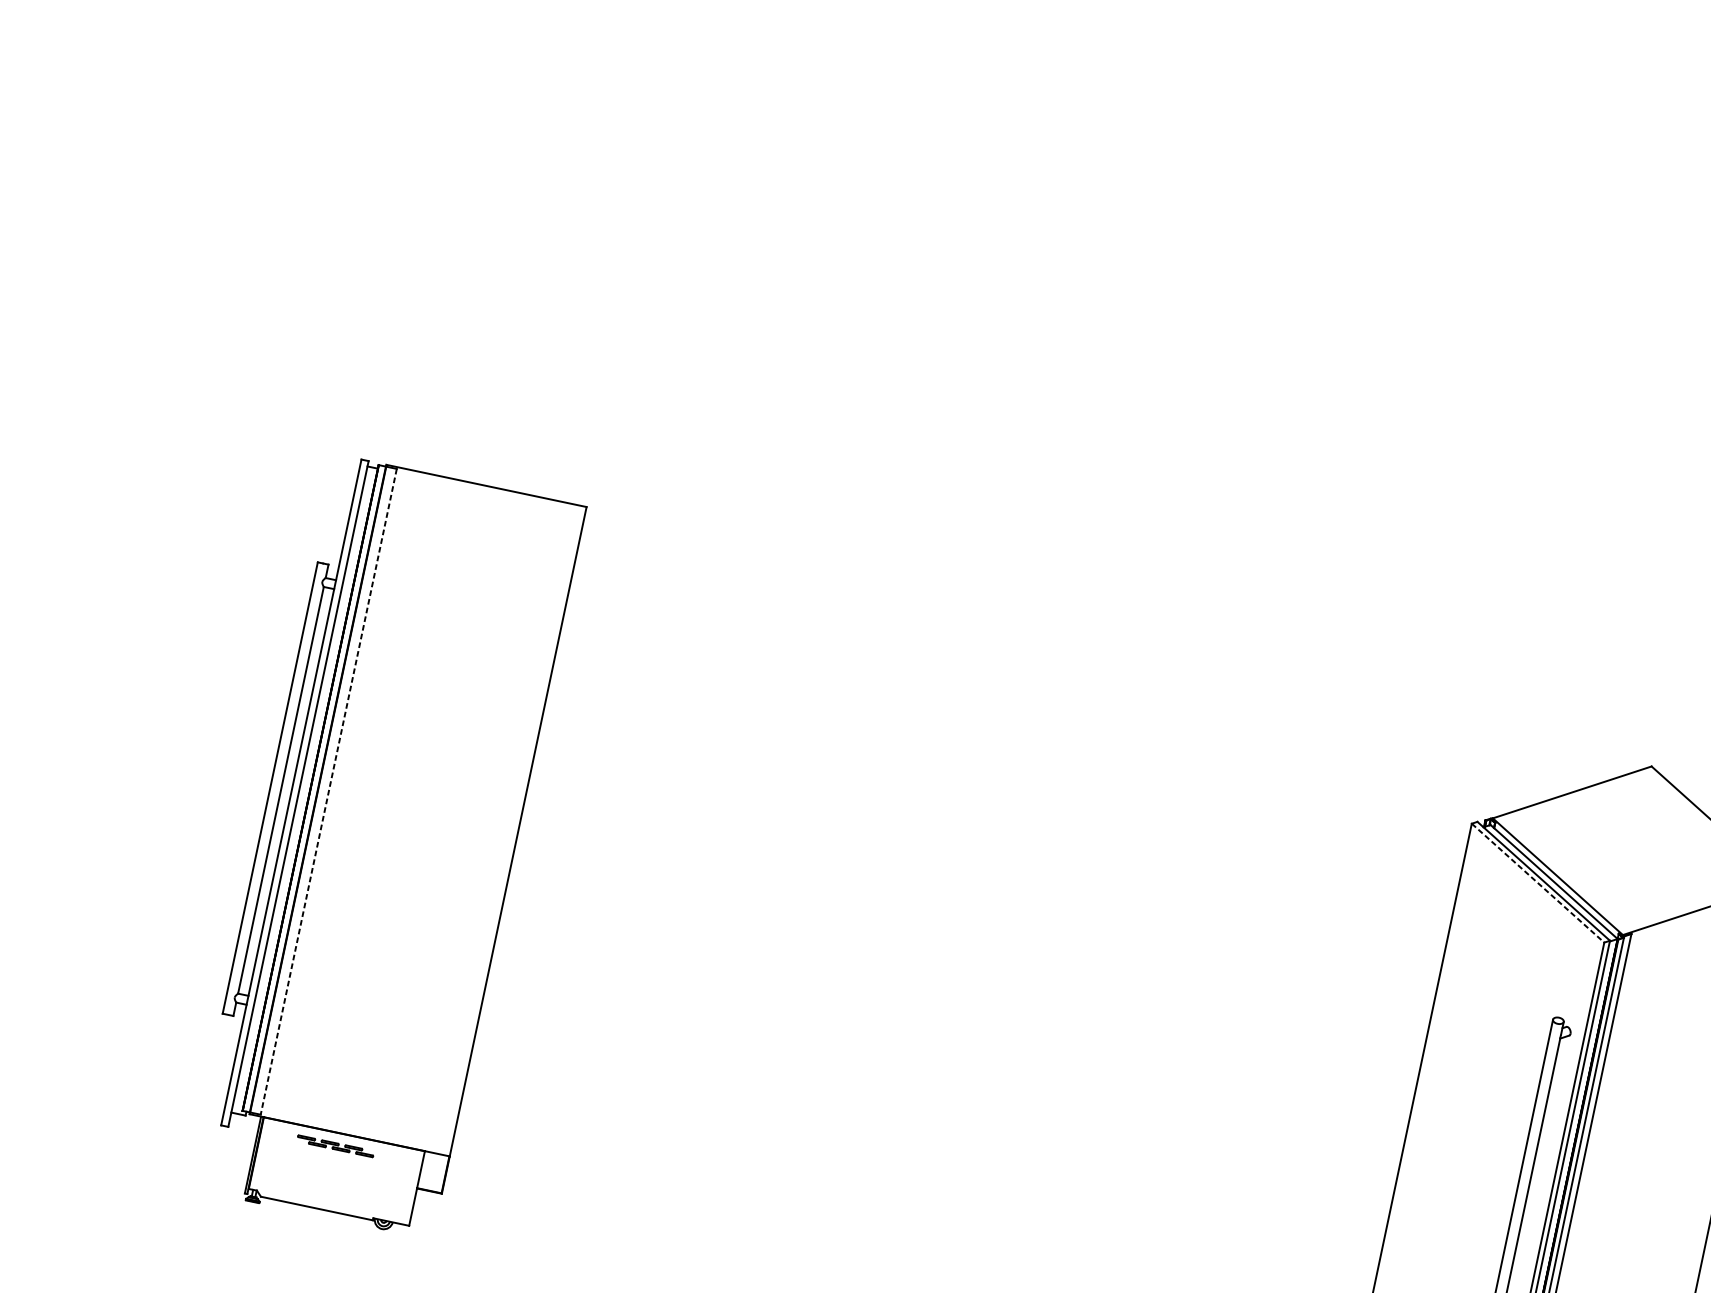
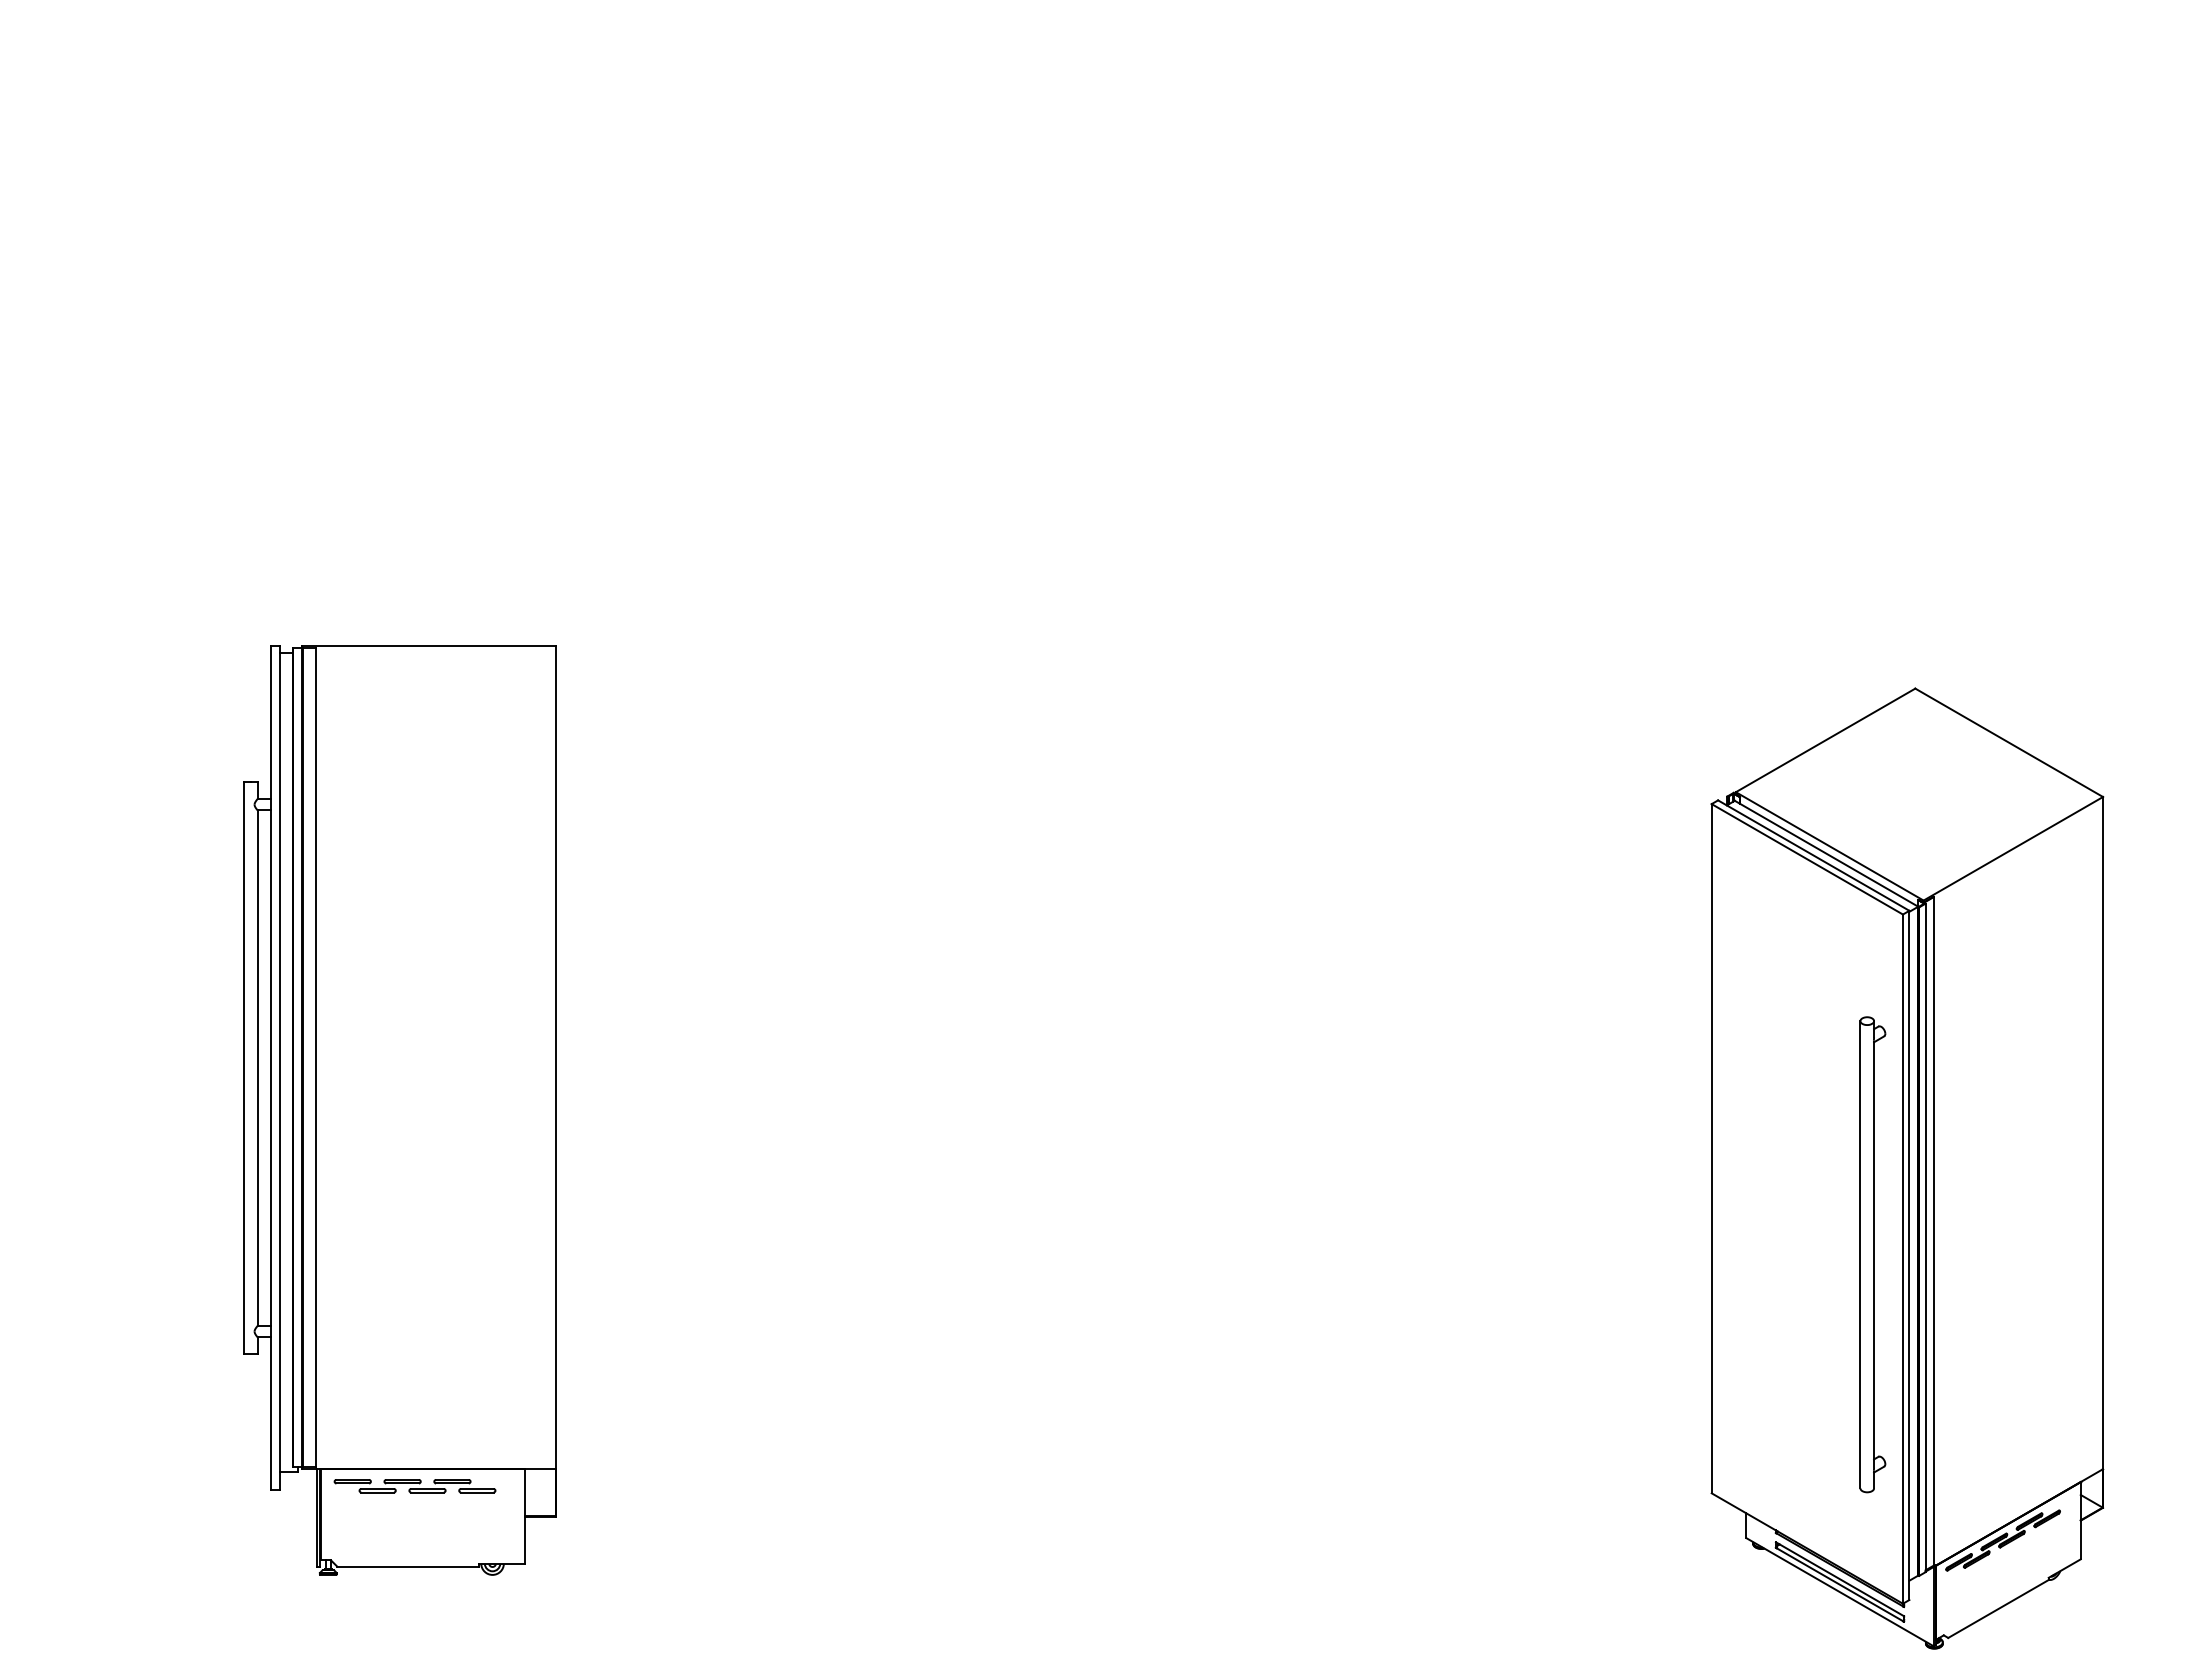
line: (329, 792) -> (316, 1058), dashed -> solid
line: (1538, 883) -> (1807, 859), dashed -> solid
part: (335, 1146) -> (414, 1486), size x1.67

